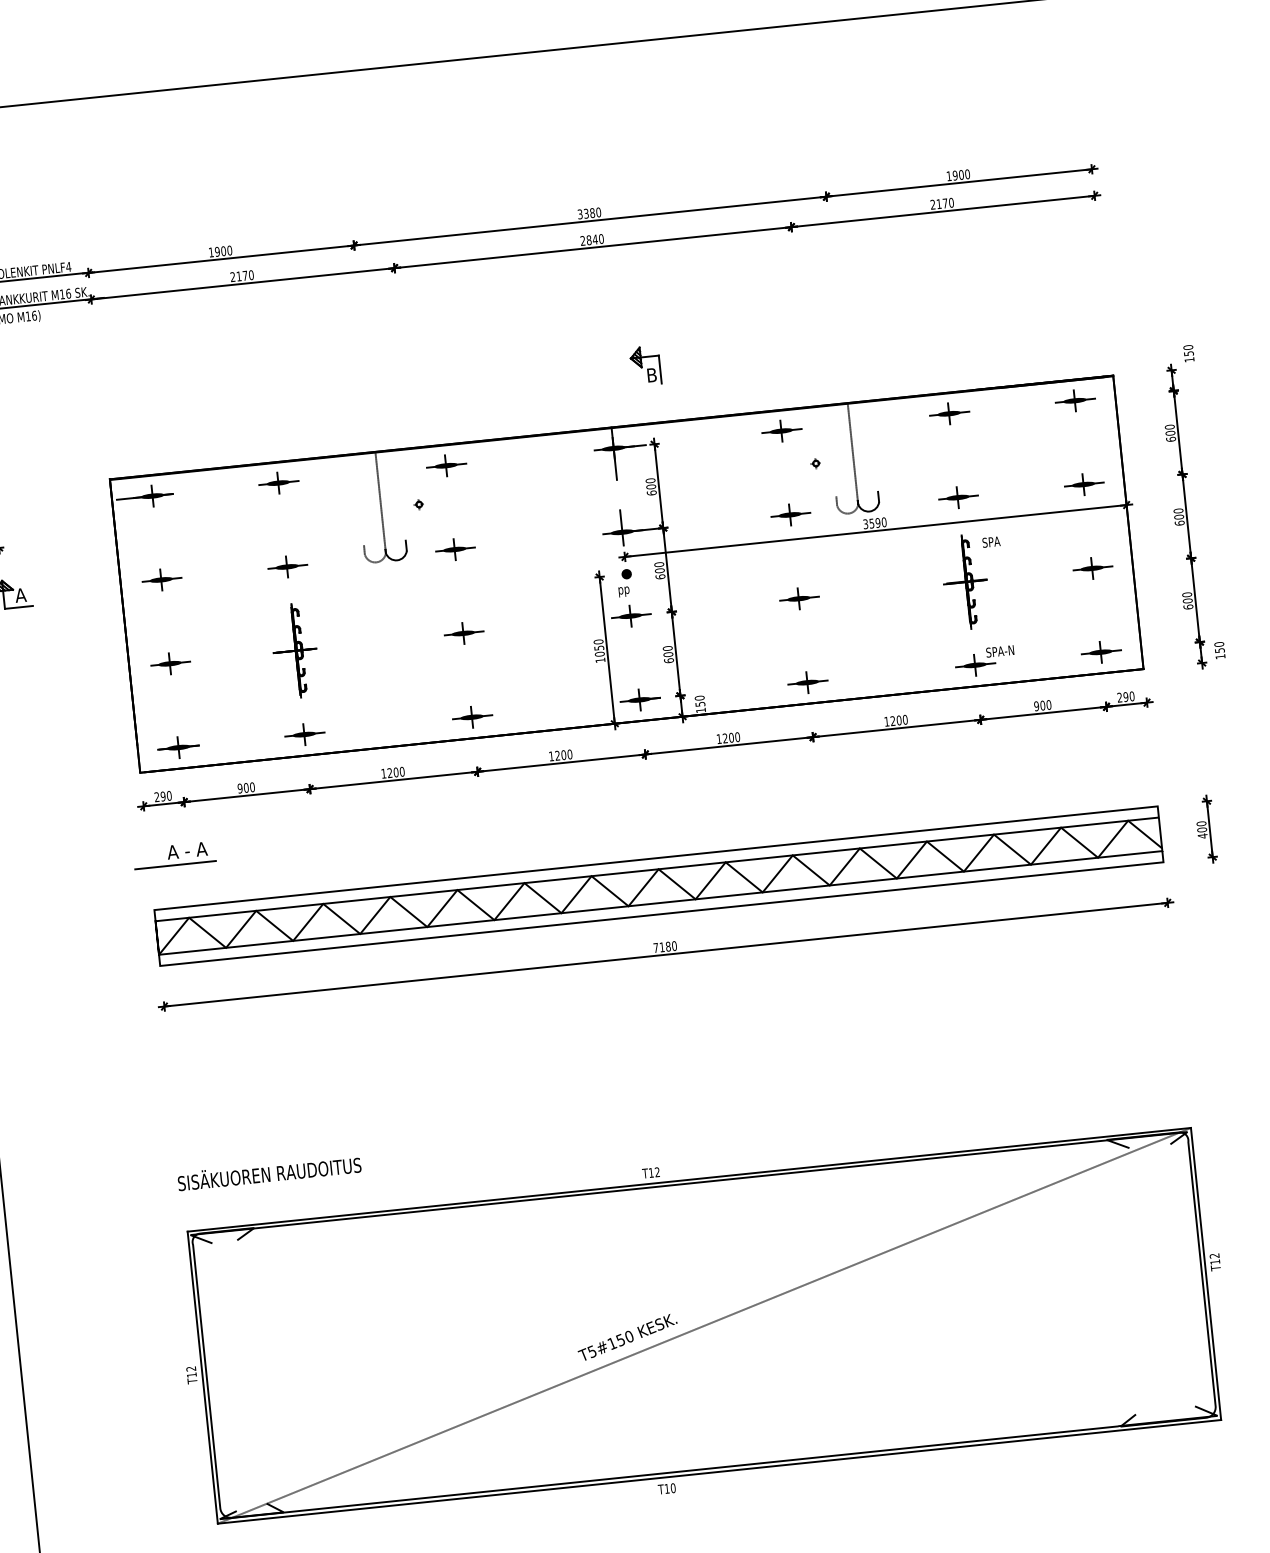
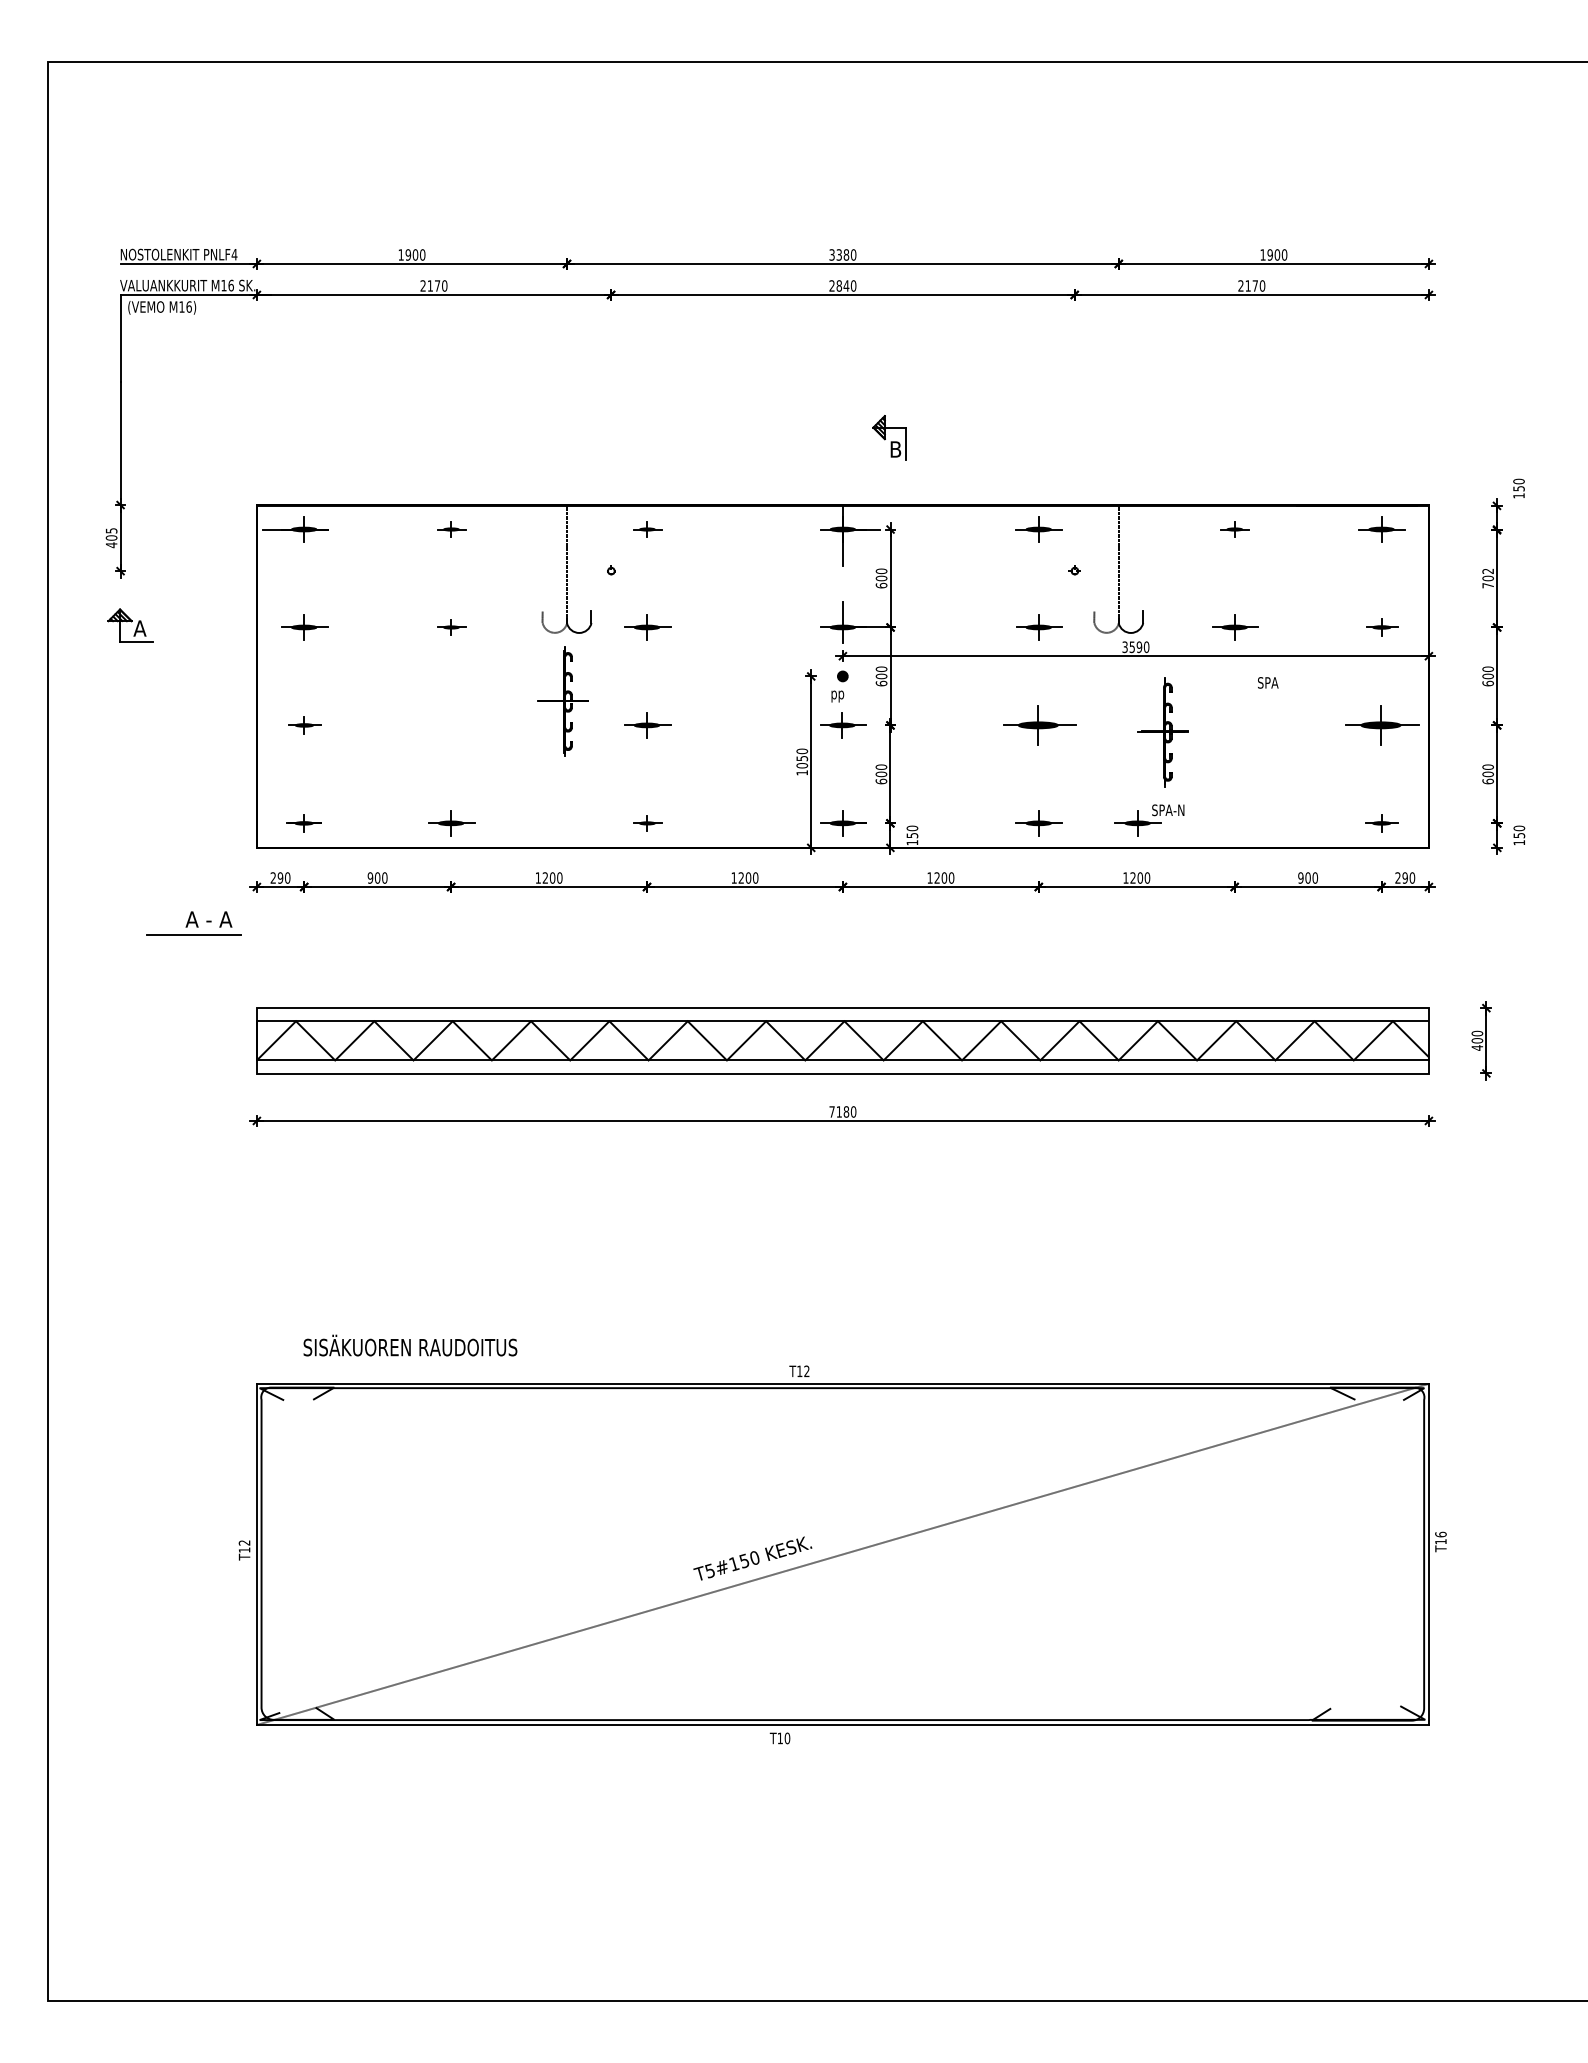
part: (948, 413) -> (1234, 529), size x0.6
text: (1169, 433) -> (1487, 578), 600 -> 702
part: (446, 465) -> (647, 529), size x0.6
part: (278, 483) -> (451, 529), size x0.6
part: (1084, 484) -> (1382, 627), size x0.7
part: (287, 566) -> (451, 627), size x0.6
part: (1093, 568) -> (1382, 725), size x1.6
part: (964, 582) -> (1162, 732), moved
part: (799, 598) -> (1039, 725), size x1.6
part: (294, 651) -> (562, 701), moved
part: (1100, 652) -> (1381, 823), size x0.7
part: (985, 661) -> (1149, 820), moved
part: (170, 663) -> (304, 725), size x0.7
part: (472, 717) -> (647, 823), size x0.6
part: (178, 747) -> (303, 823), size x0.7
part: (174, 855) -> (193, 923), moved
text: (269, 1172) -> (410, 1345), moved
text: (1214, 1255) -> (1440, 1534), T12 -> T16

